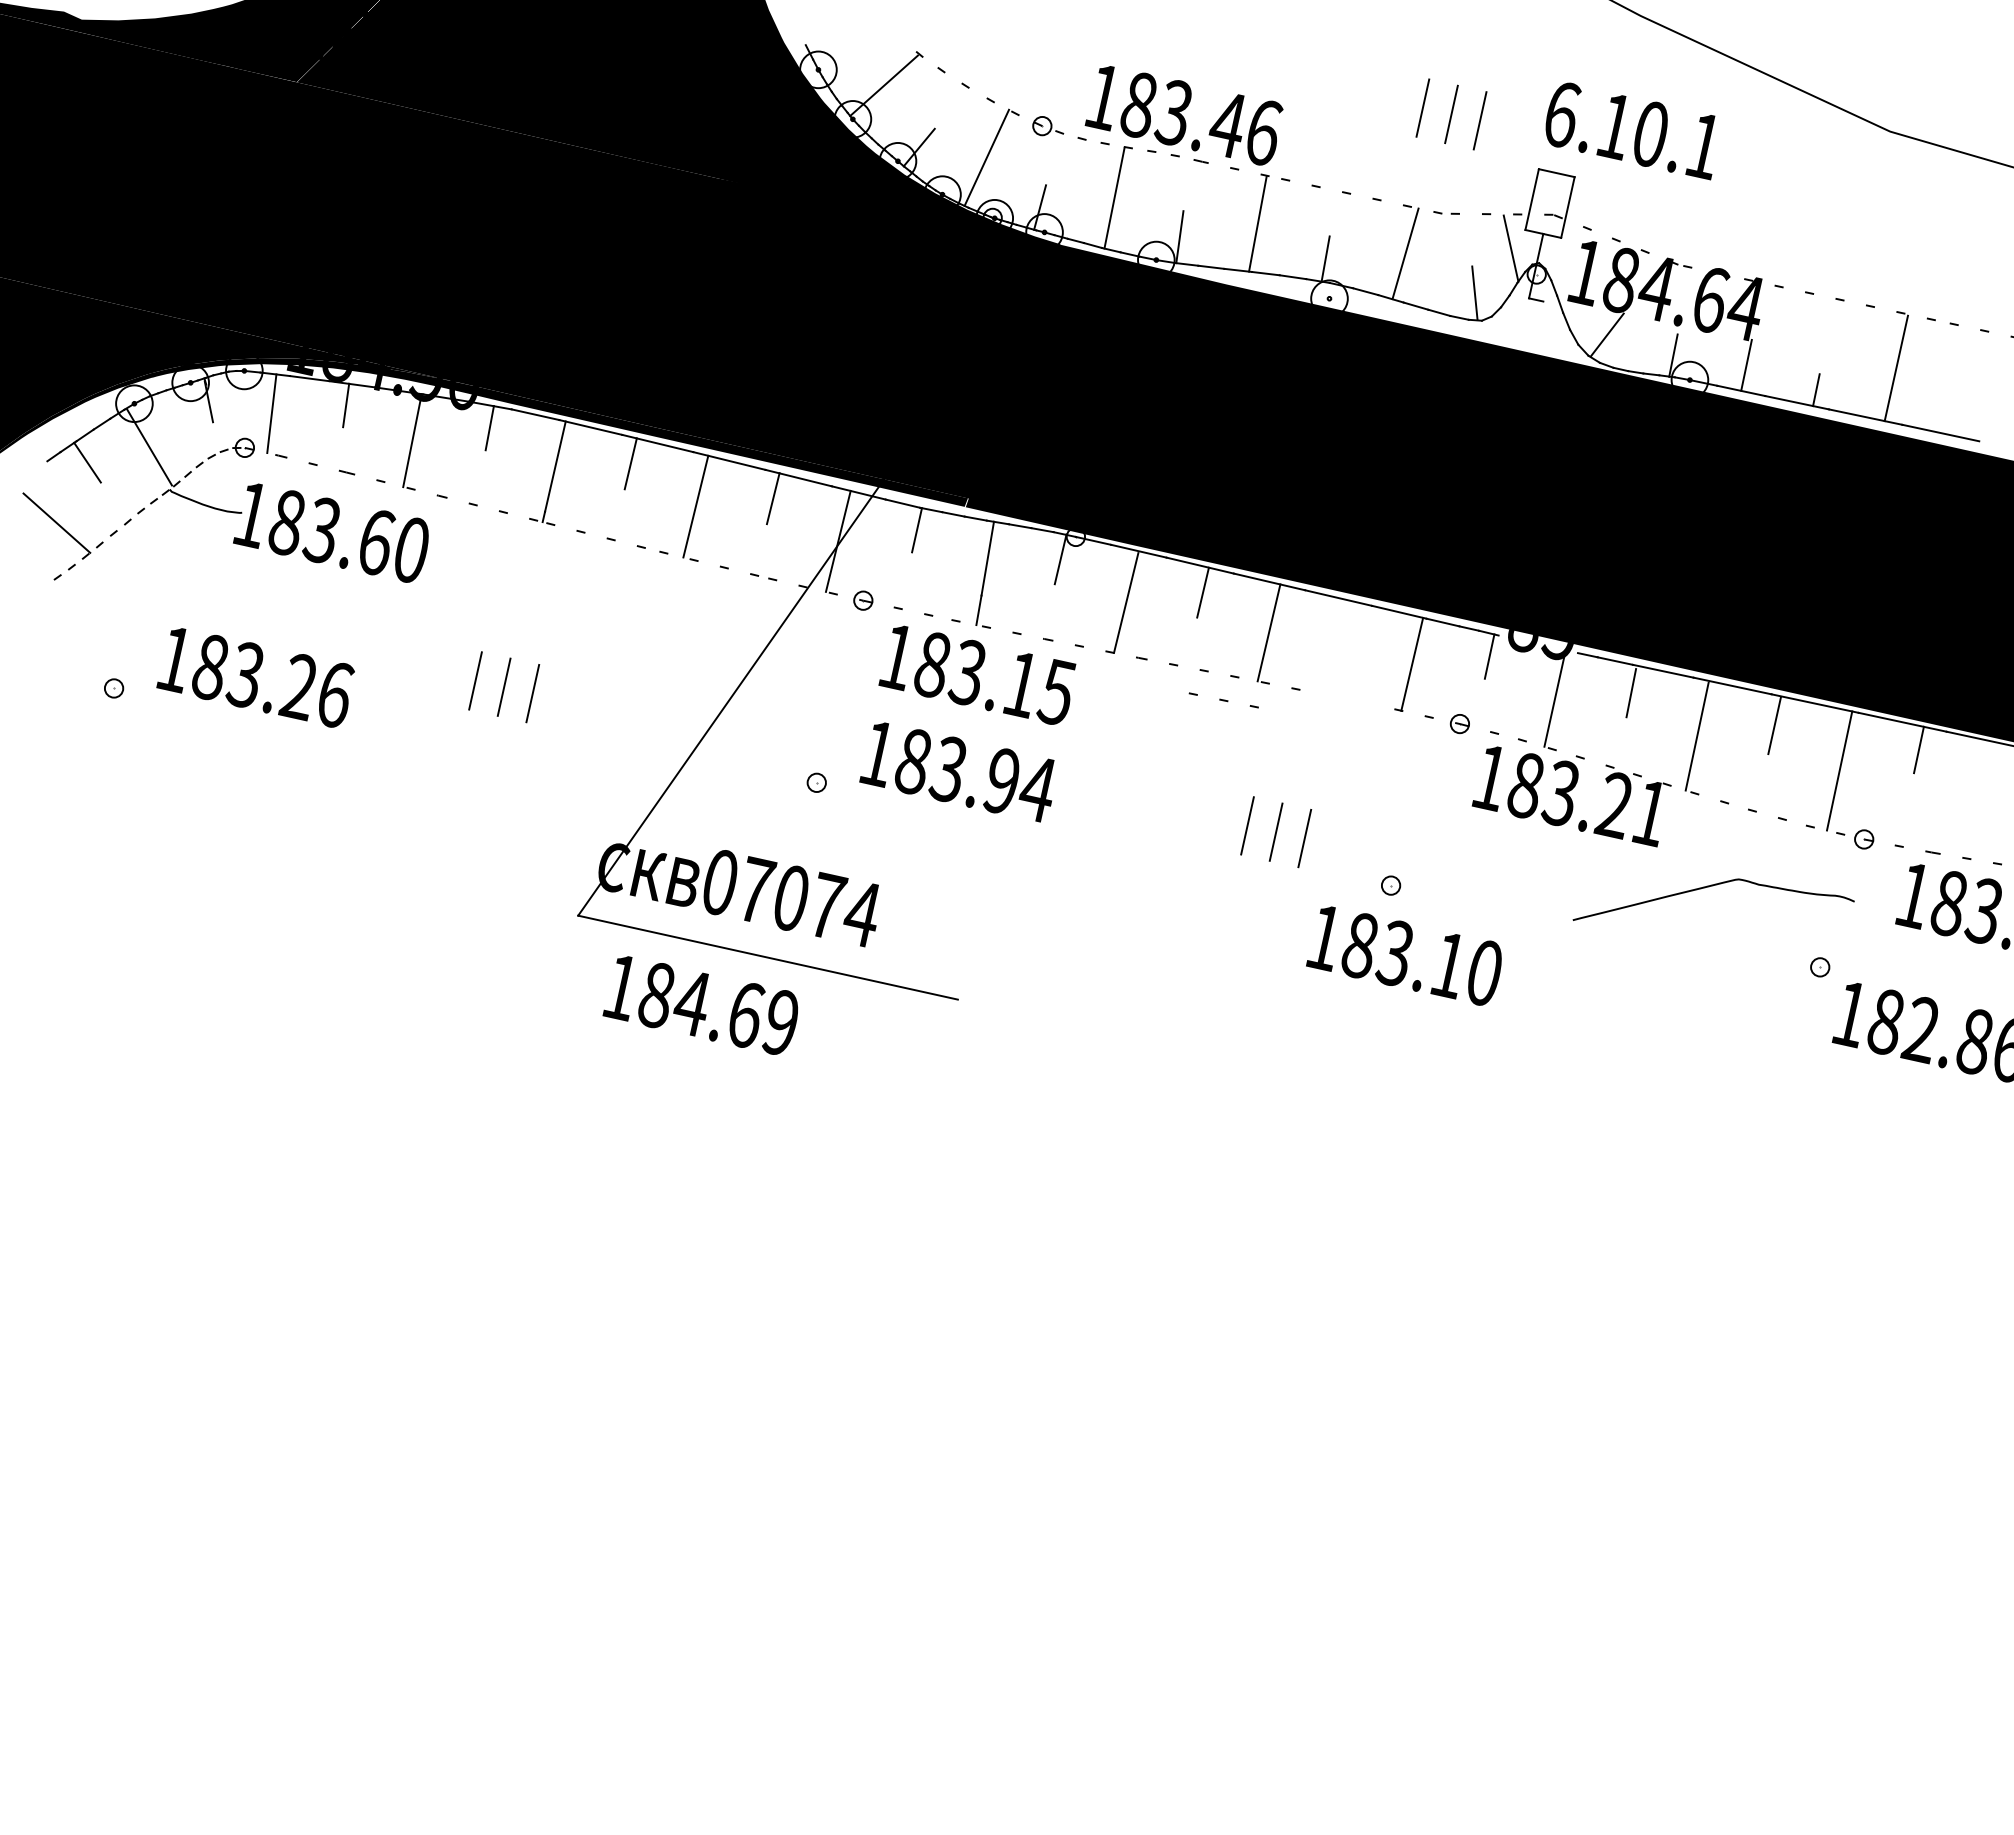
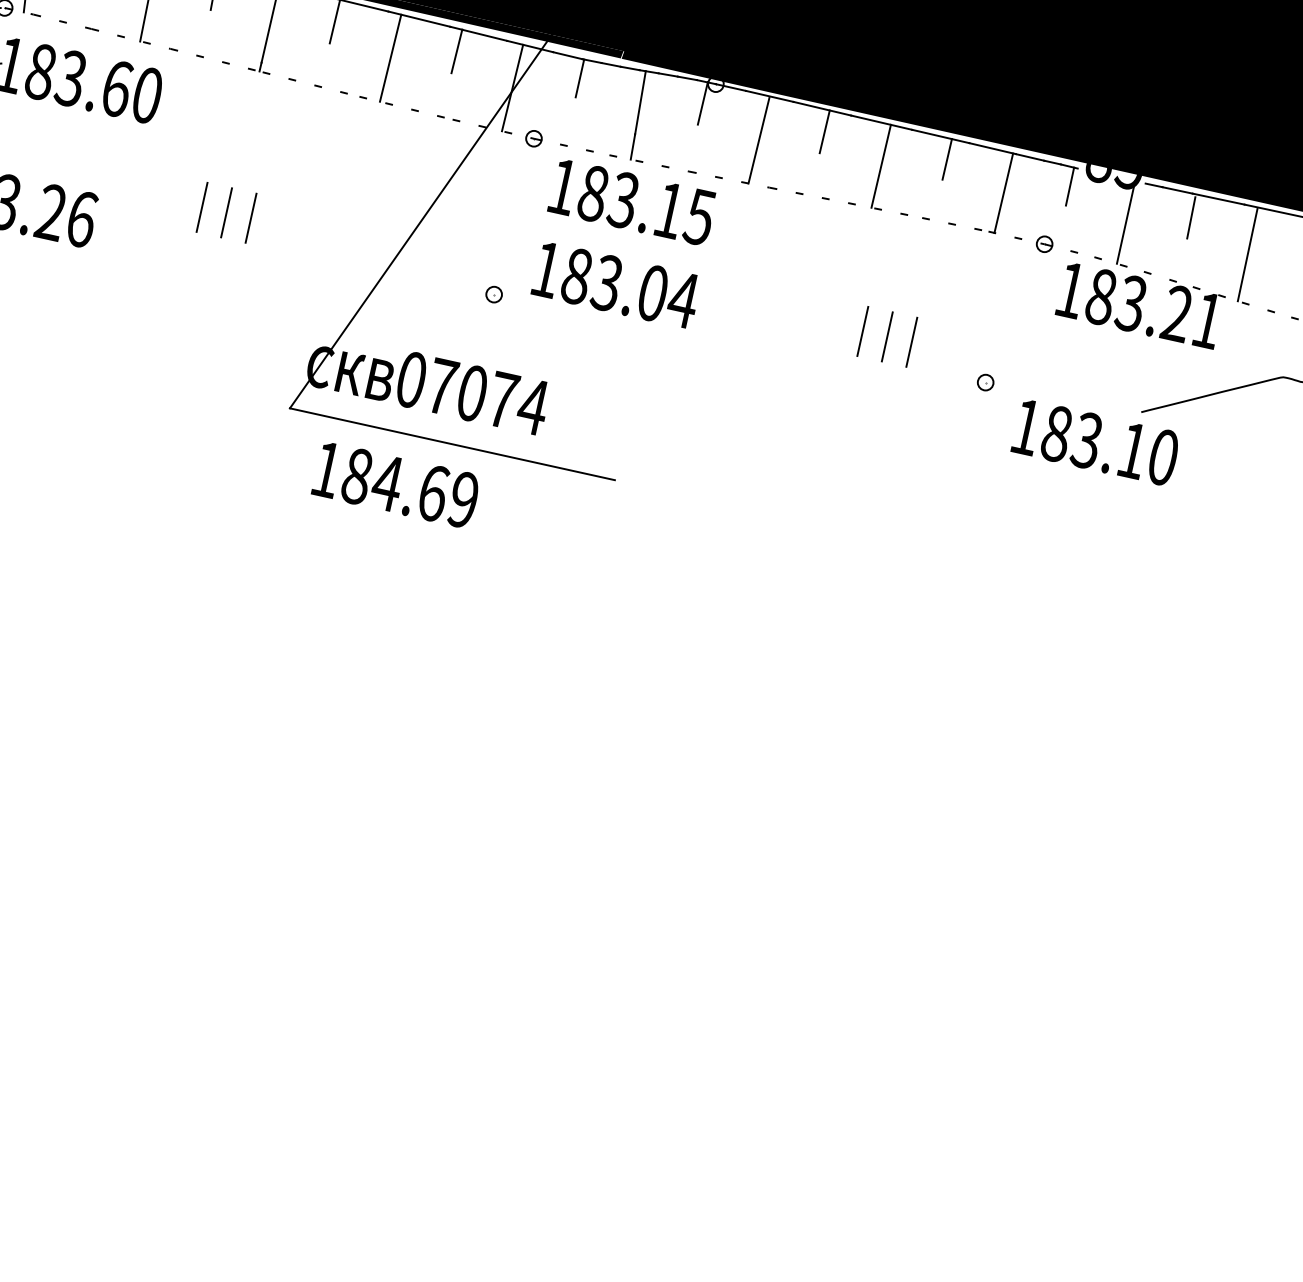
line: (1345, 624) -> (946, 159), added
line: (1223, 700) -> (951, 224), moved
text: (1001, 780) -> (652, 292), 183.94 -> 183.04
text: (1403, 955) -> (1093, 442), moved

